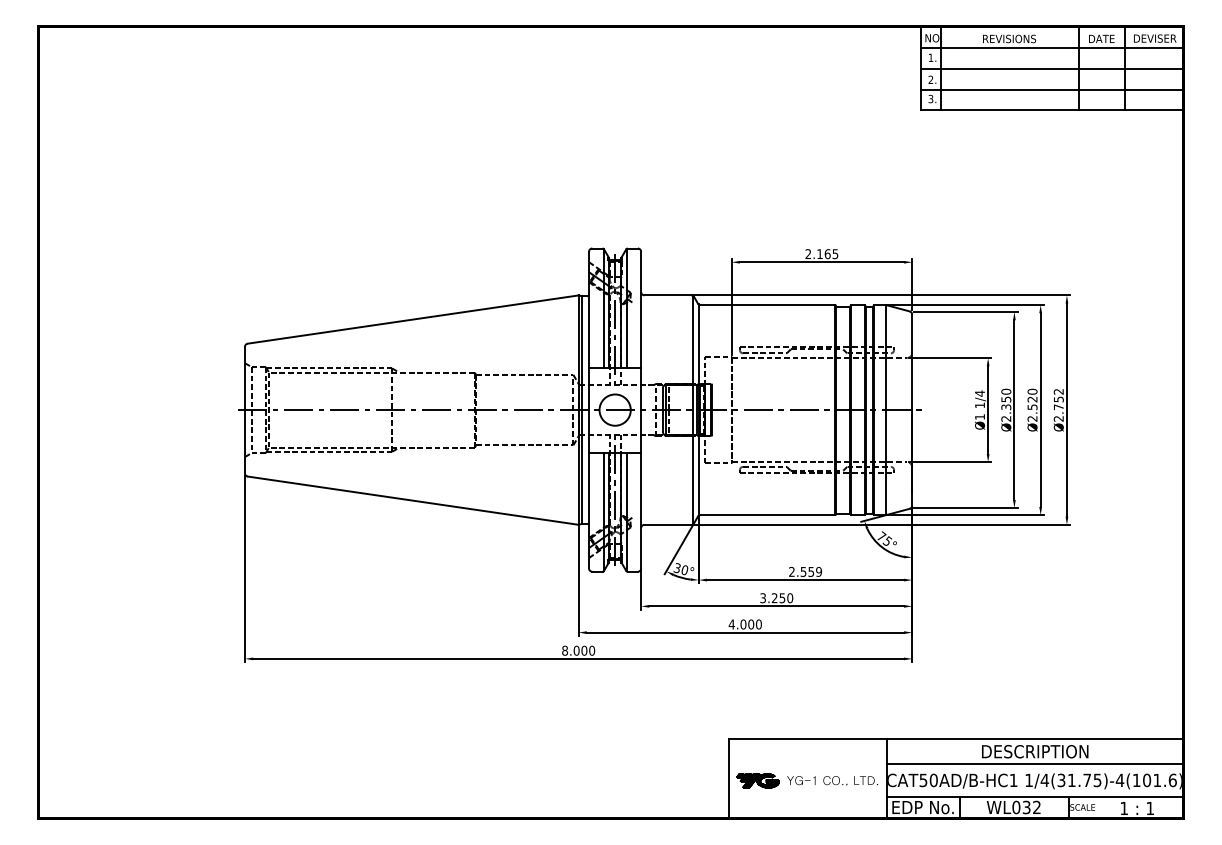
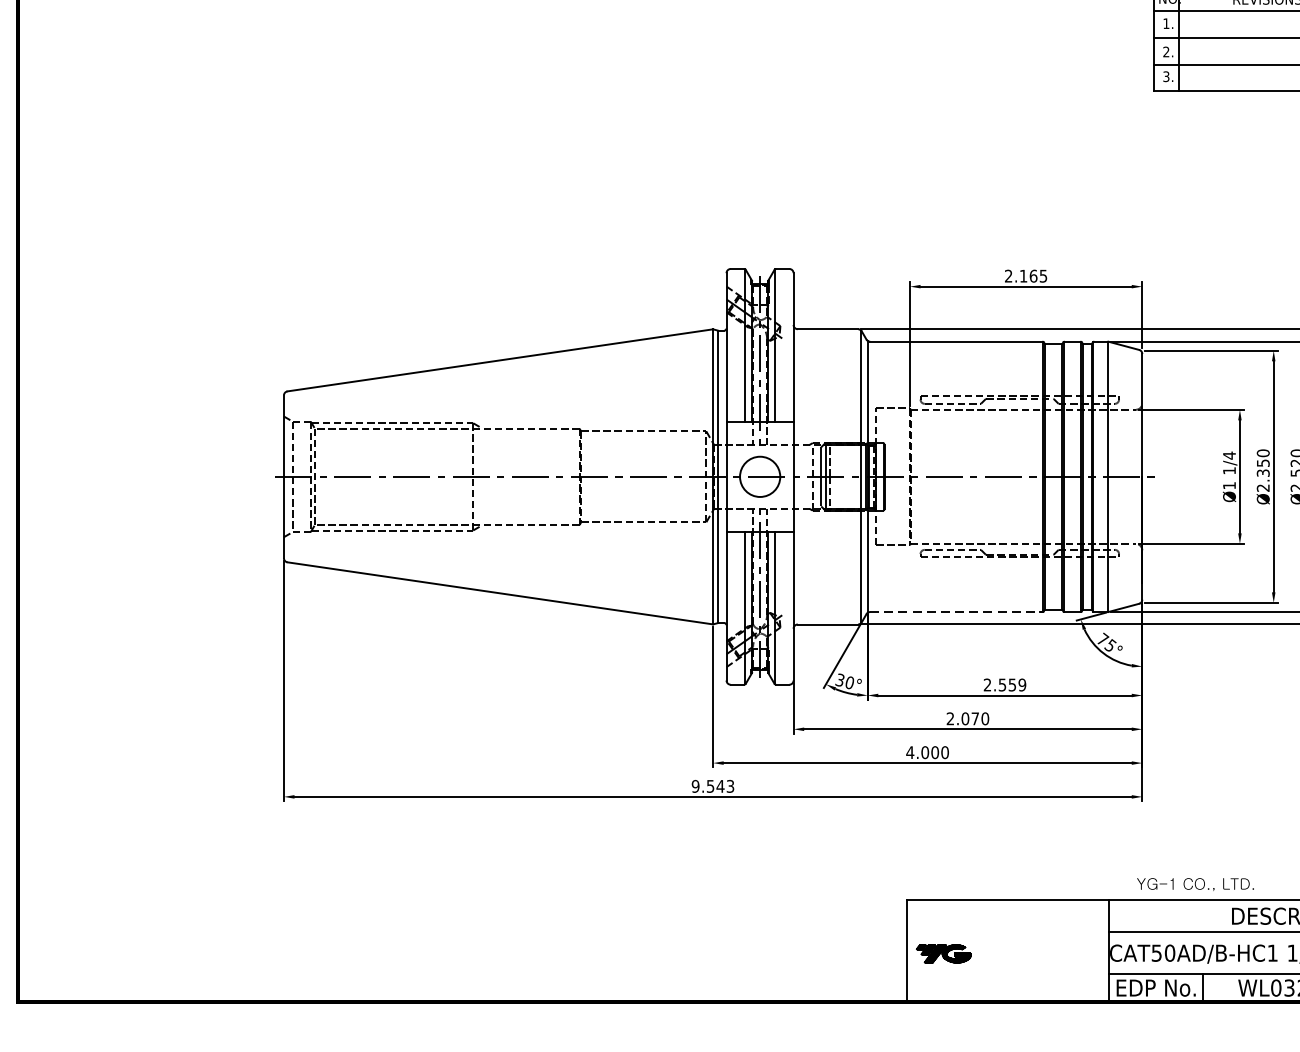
line: (767, 515) -> (956, 612), solid -> dashed
text: (772, 598) -> (962, 719), 3.250 -> 2.070
text: (578, 650) -> (712, 786), 8.000 -> 9.543
text: (832, 780) -> (1195, 883), moved

